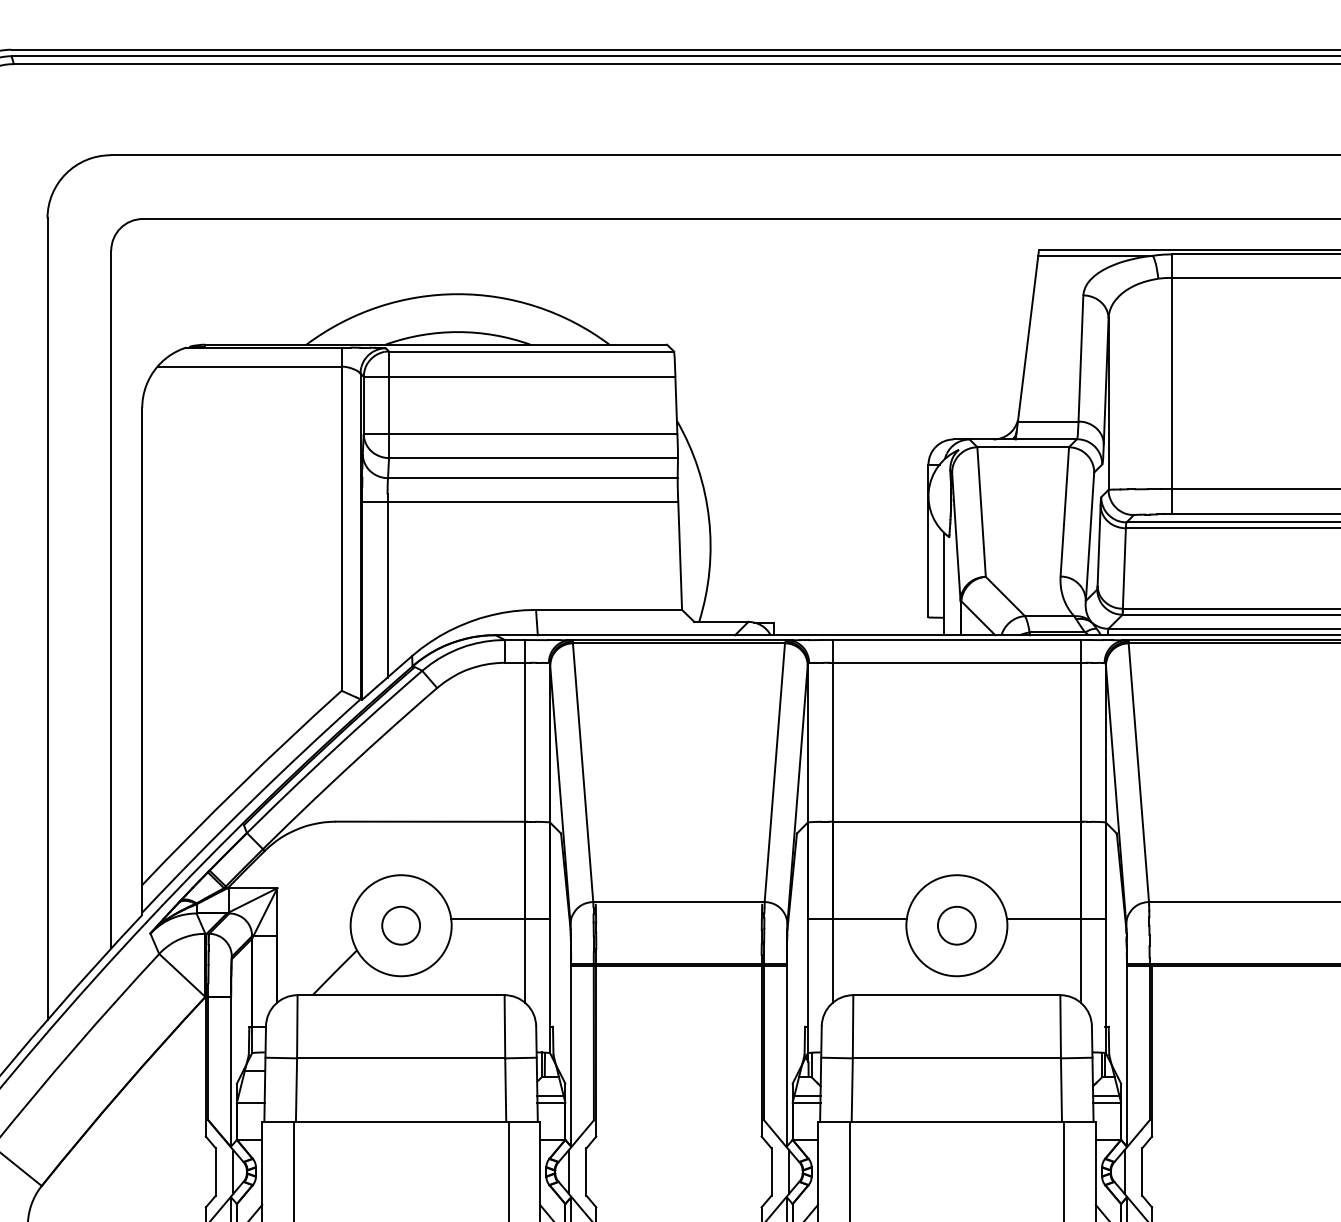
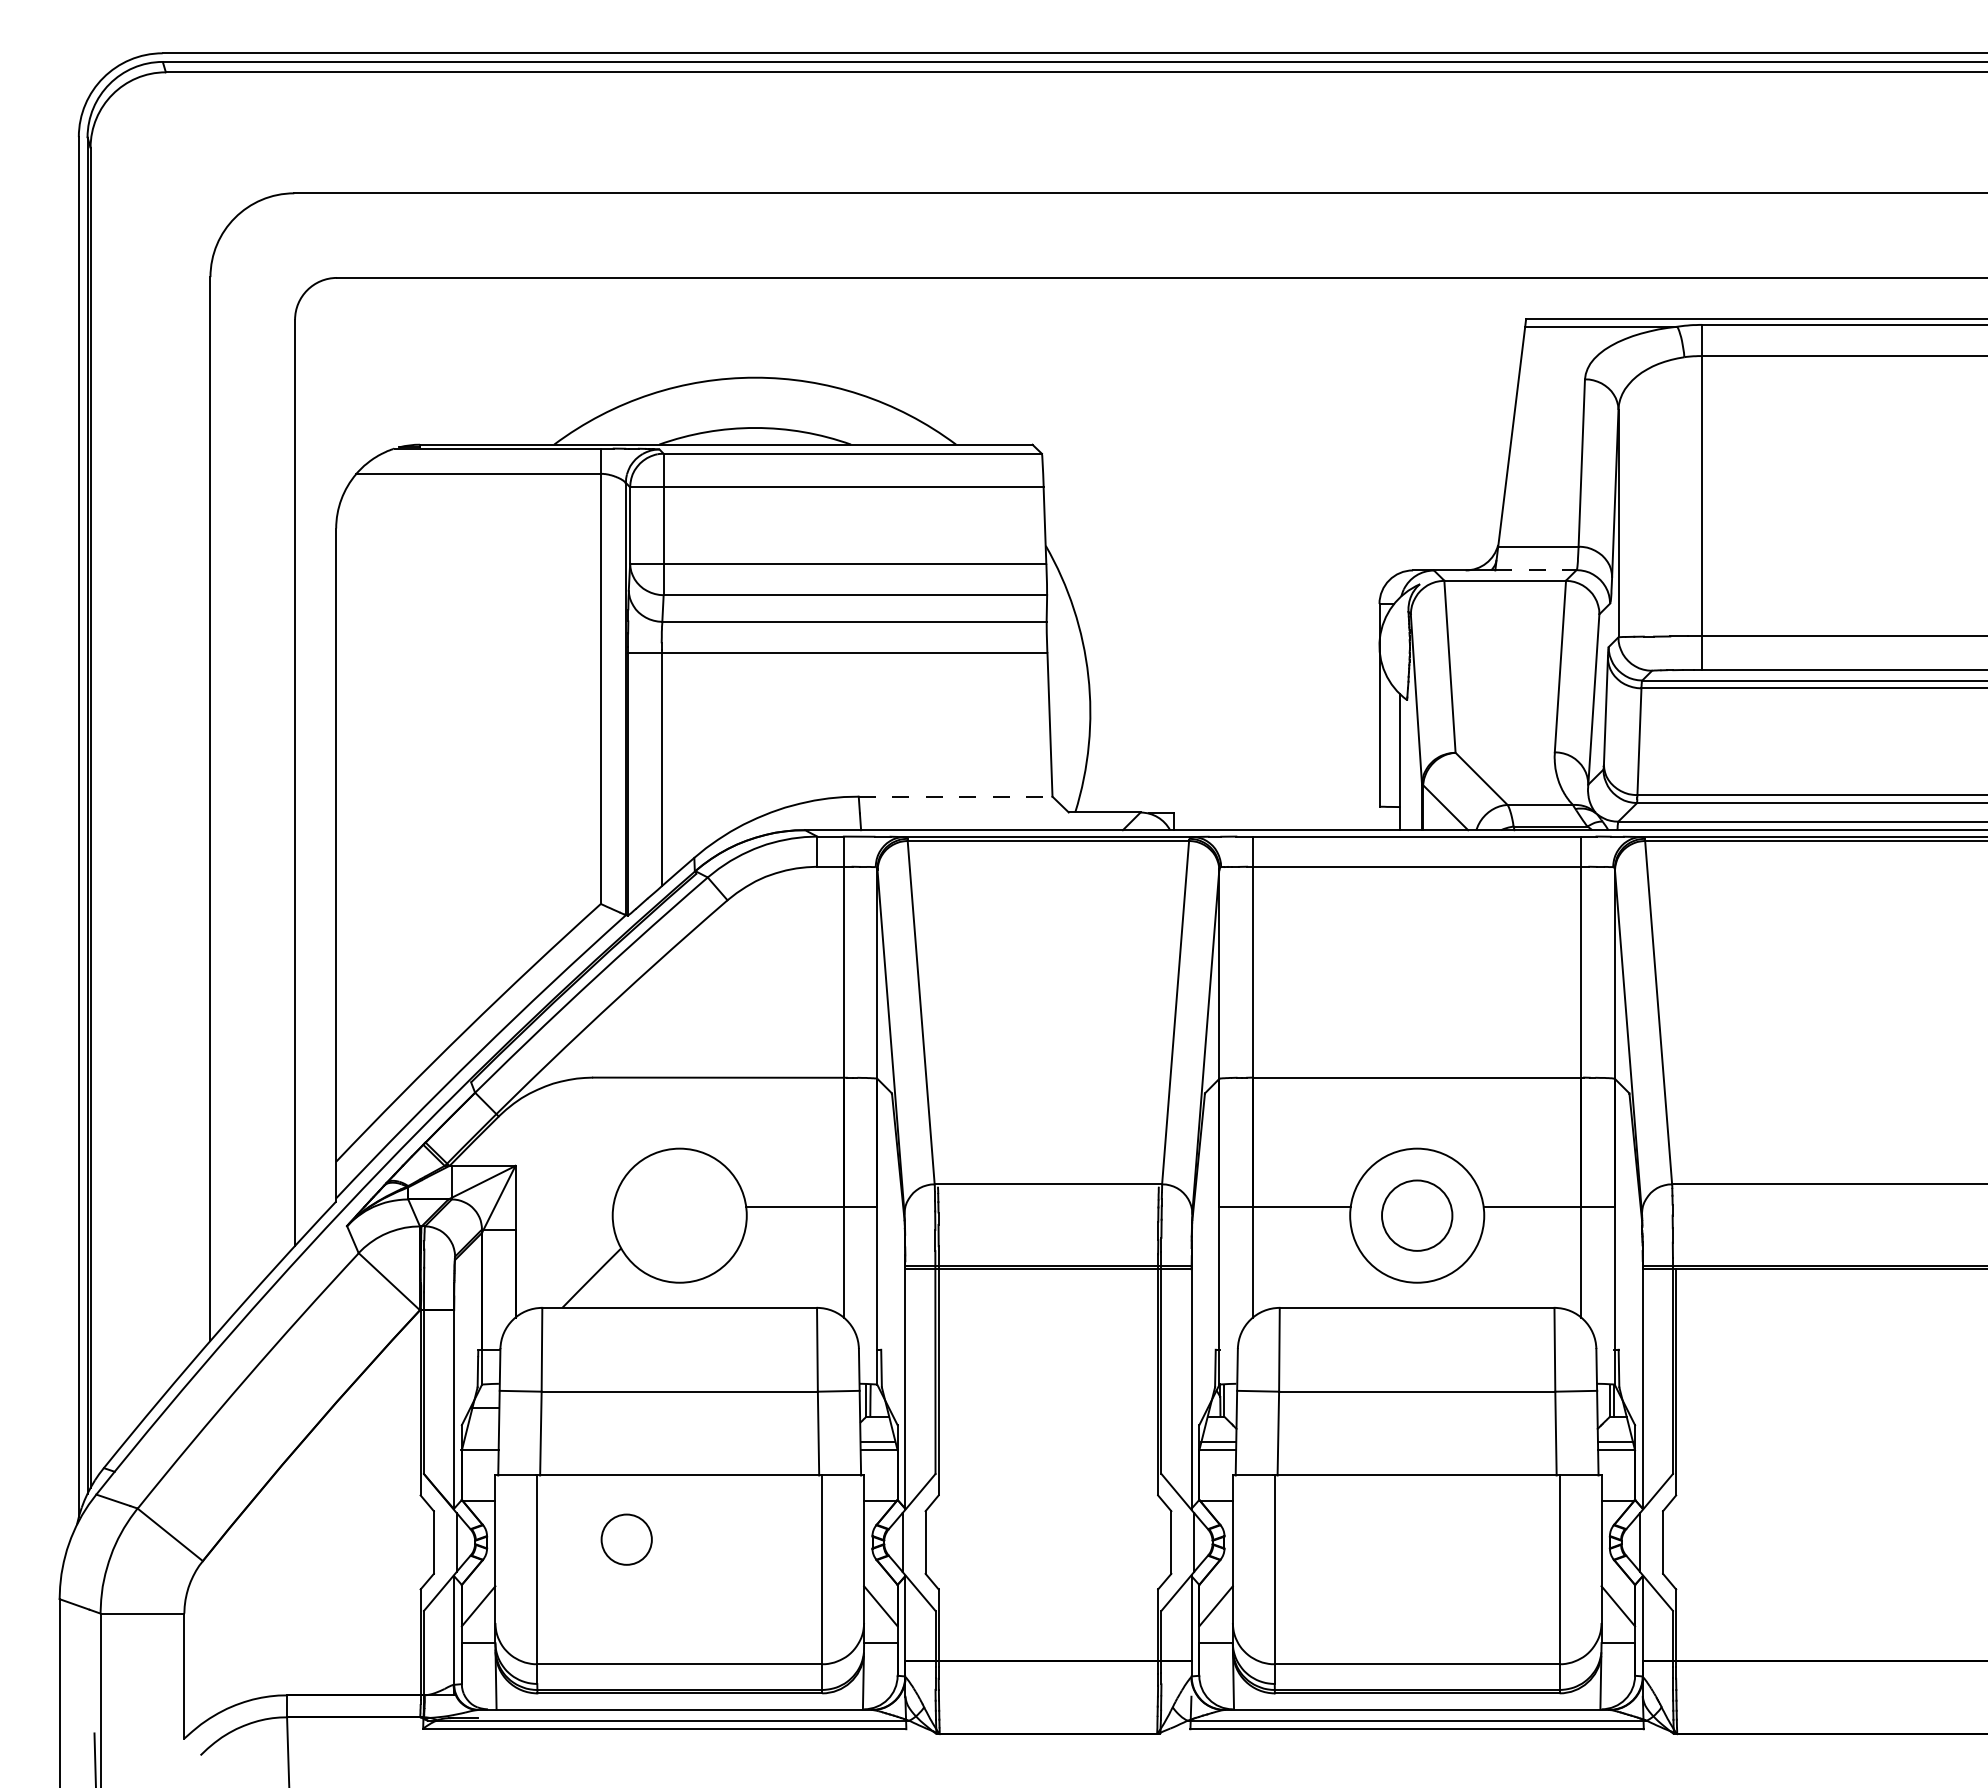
line: (1046, 439) -> (1535, 570), solid -> dashed
line: (608, 609) -> (955, 796), solid -> dashed
circle: (400, 925) -> (626, 1539), moved
circle: (957, 925) -> (1417, 1215), size x1.4

